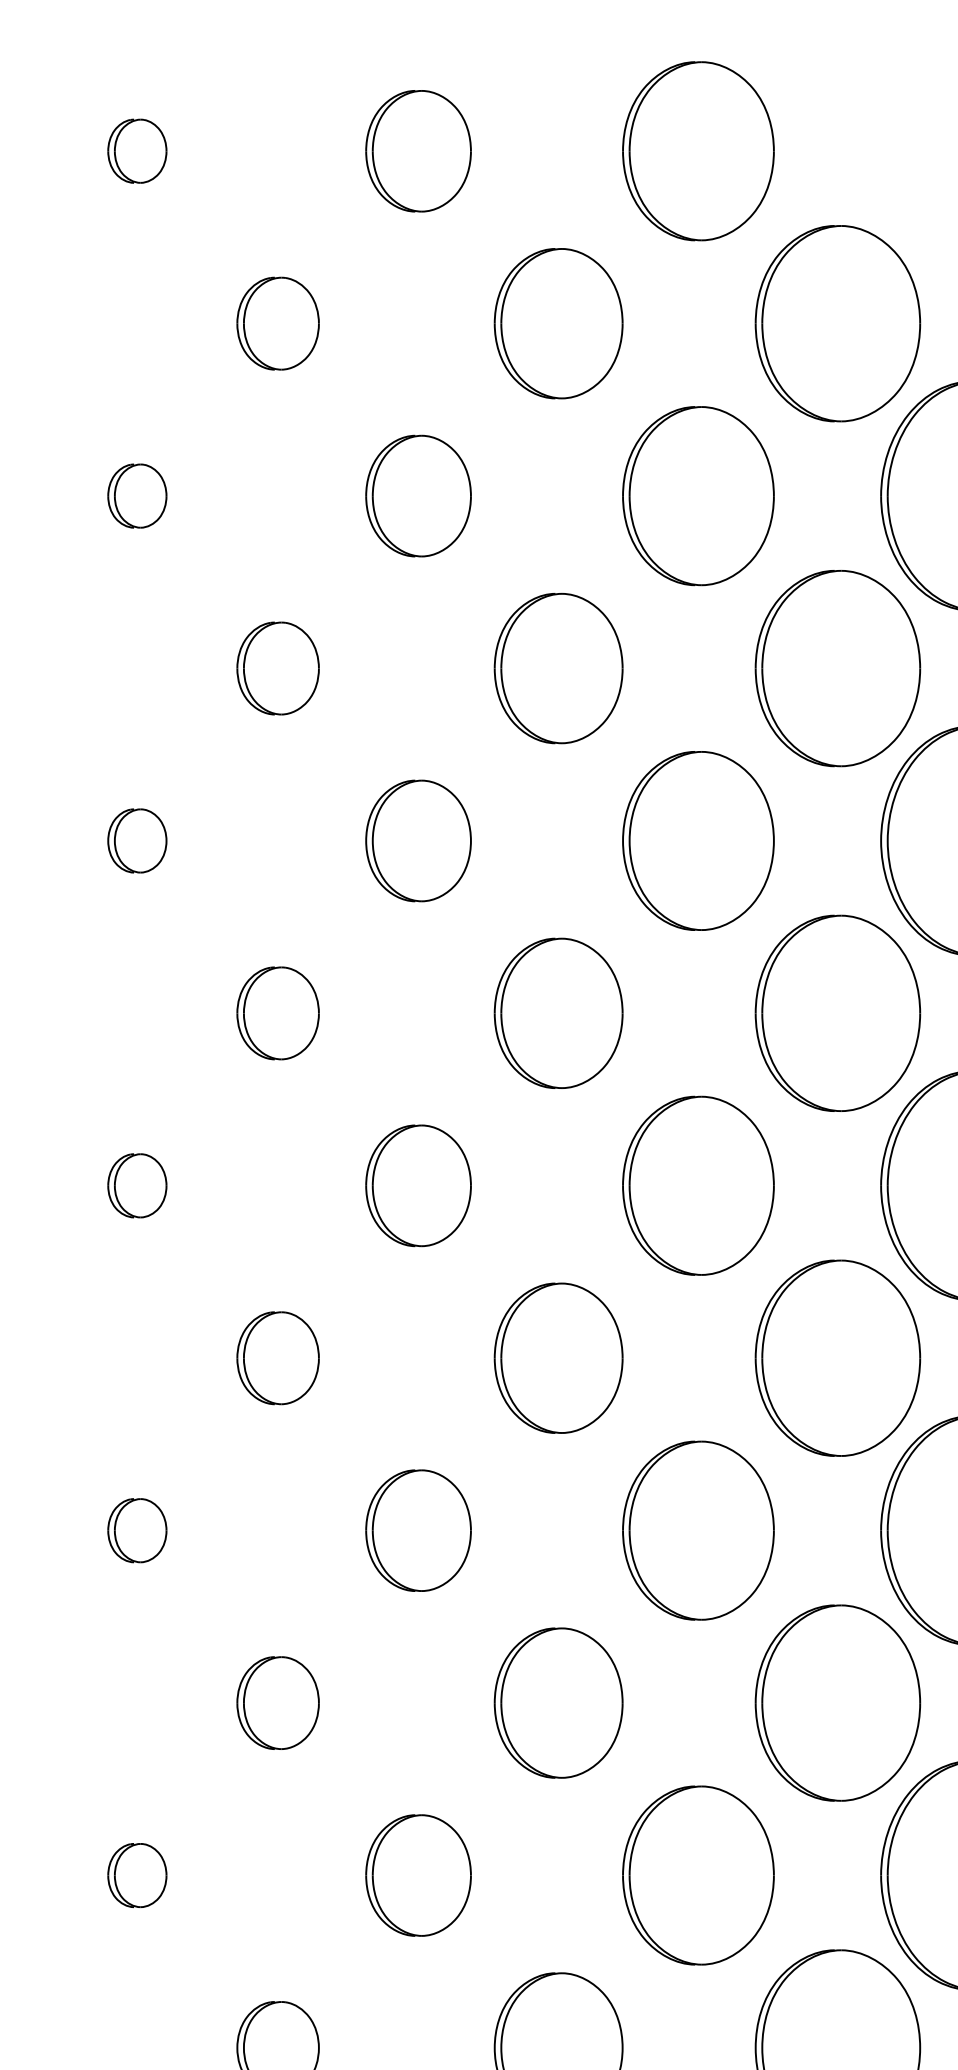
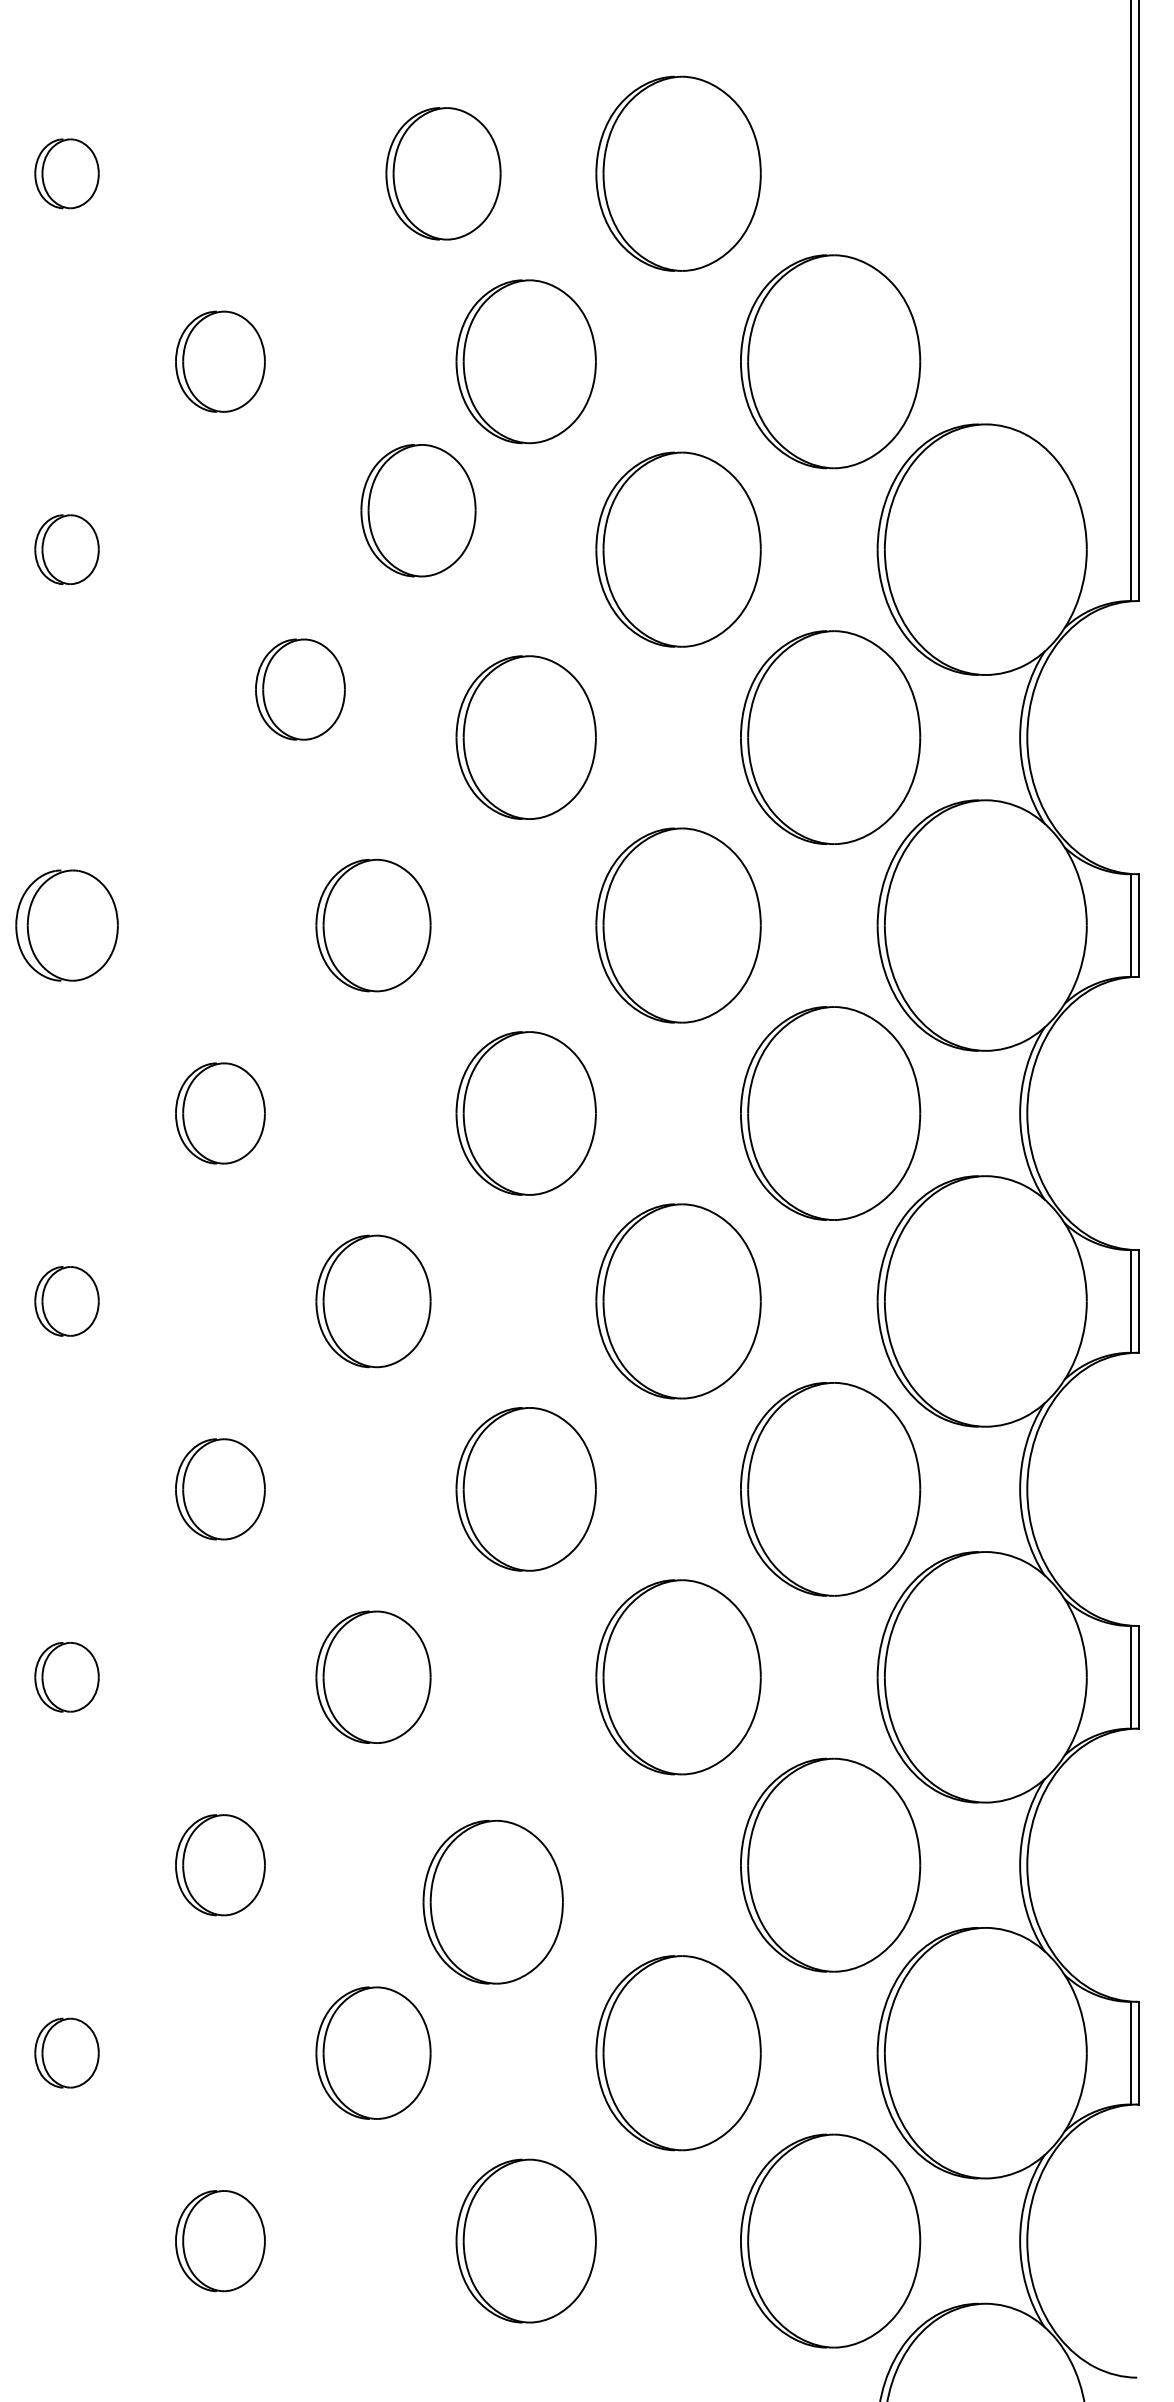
part: (418, 150) -> (443, 173), moved
part: (418, 495) -> (418, 510), moved
part: (278, 668) -> (300, 689), moved
part: (136, 840) -> (66, 925), size x1.6
part: (558, 1702) -> (492, 1901), moved

